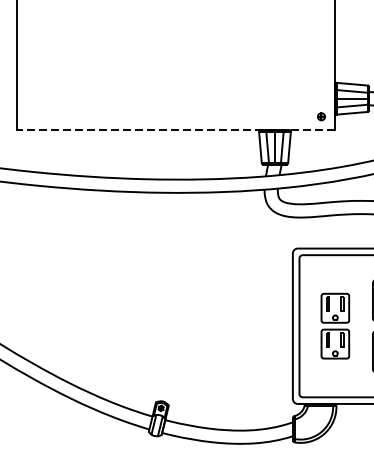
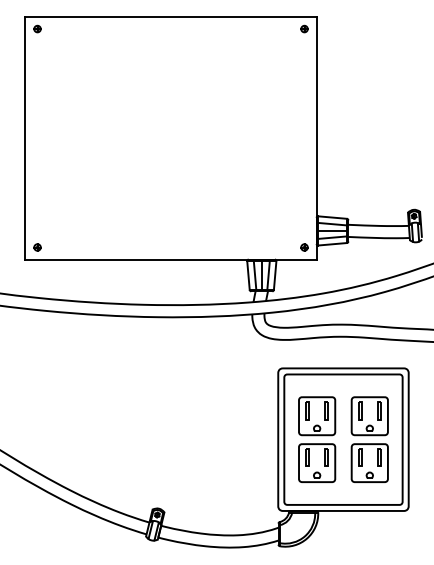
part: (30, 116) -> (37, 247), added
line: (176, 129) -> (171, 259), dashed -> solid
part: (335, 326) -> (317, 439), size x1.43

